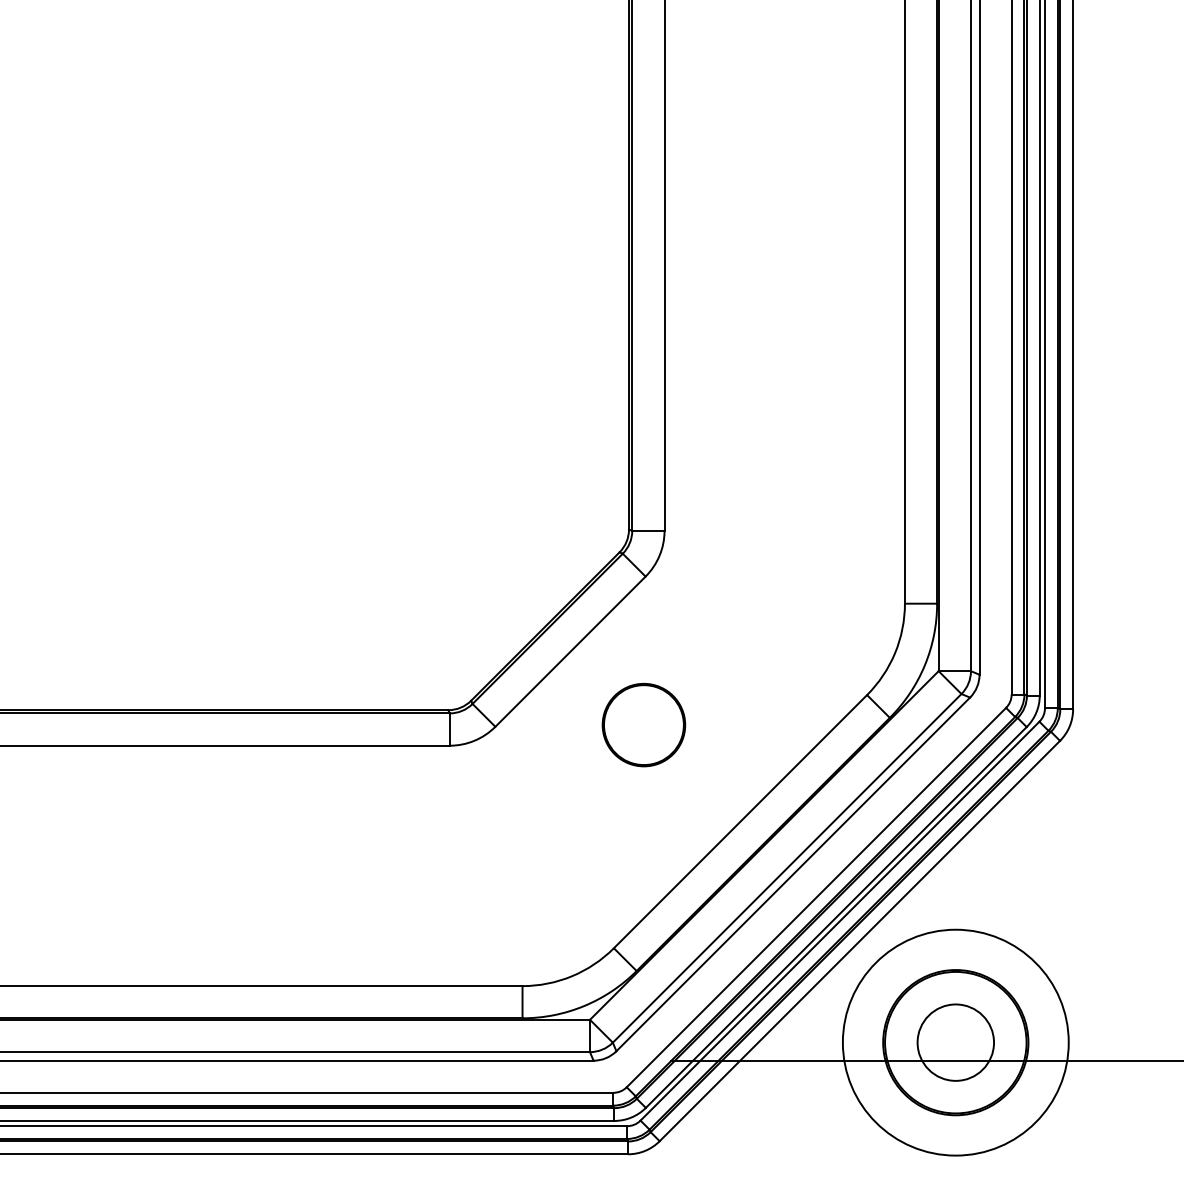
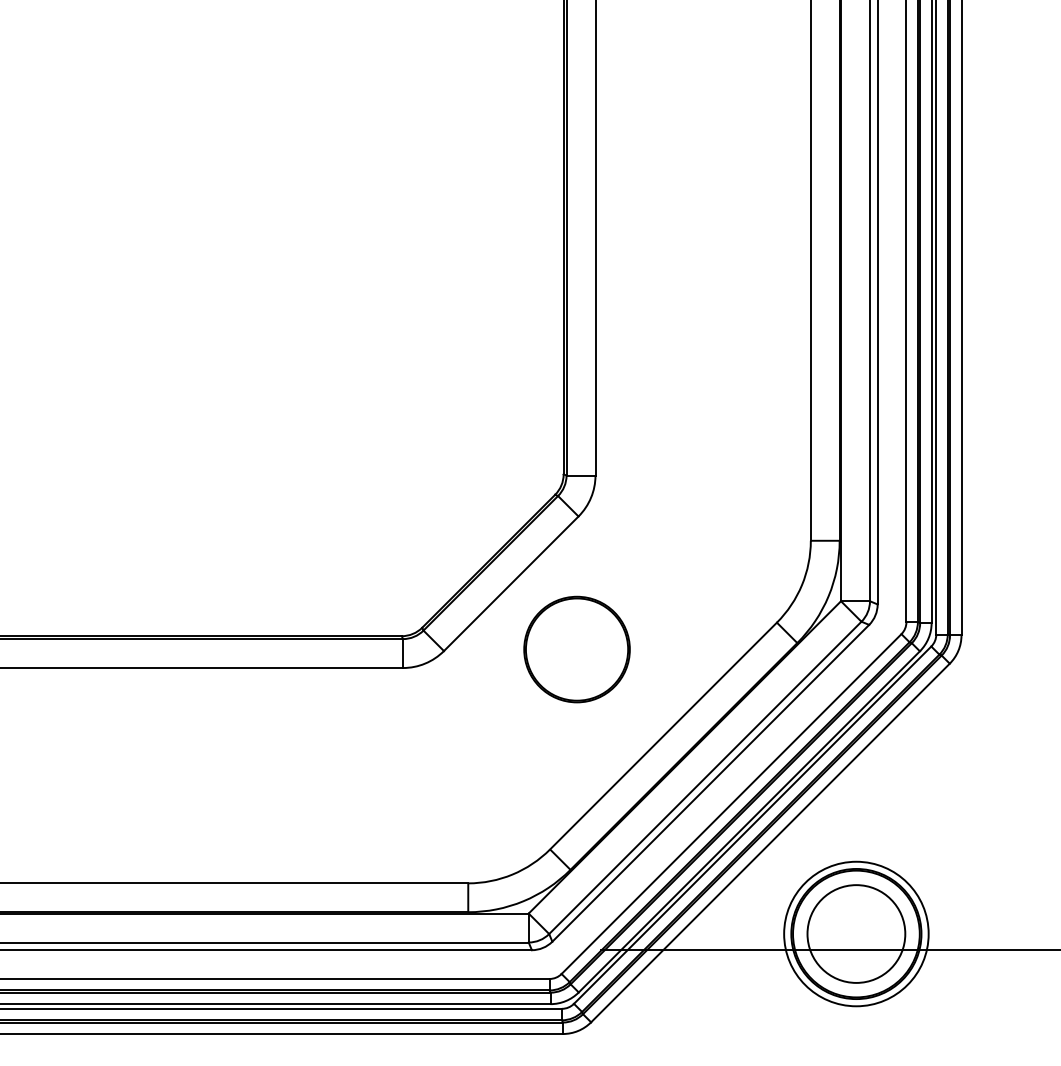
part: (643, 725) -> (576, 649), size x1.43
circle: (955, 1042) -> (856, 933), size x0.71
circle: (955, 1042) -> (856, 933), size x1.43

